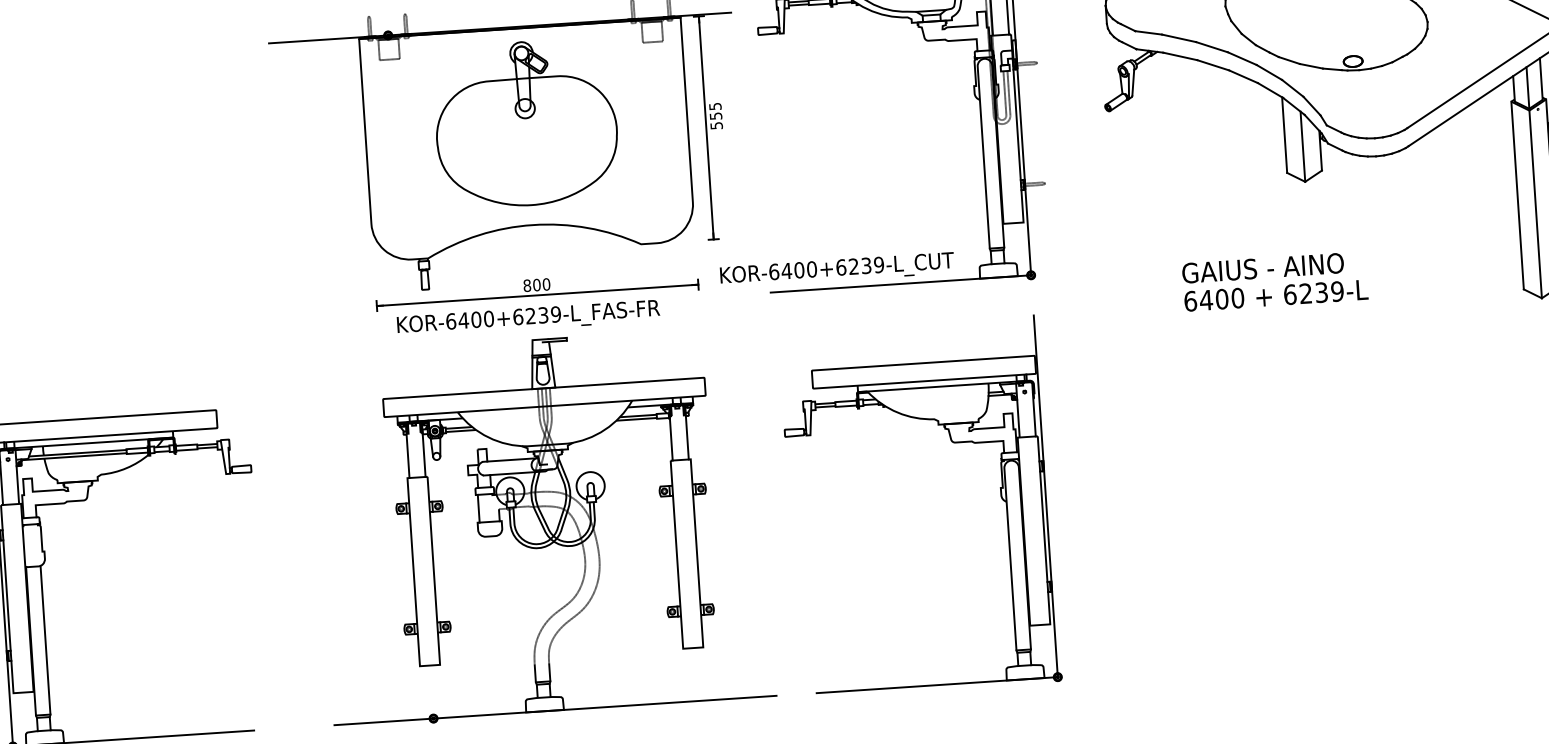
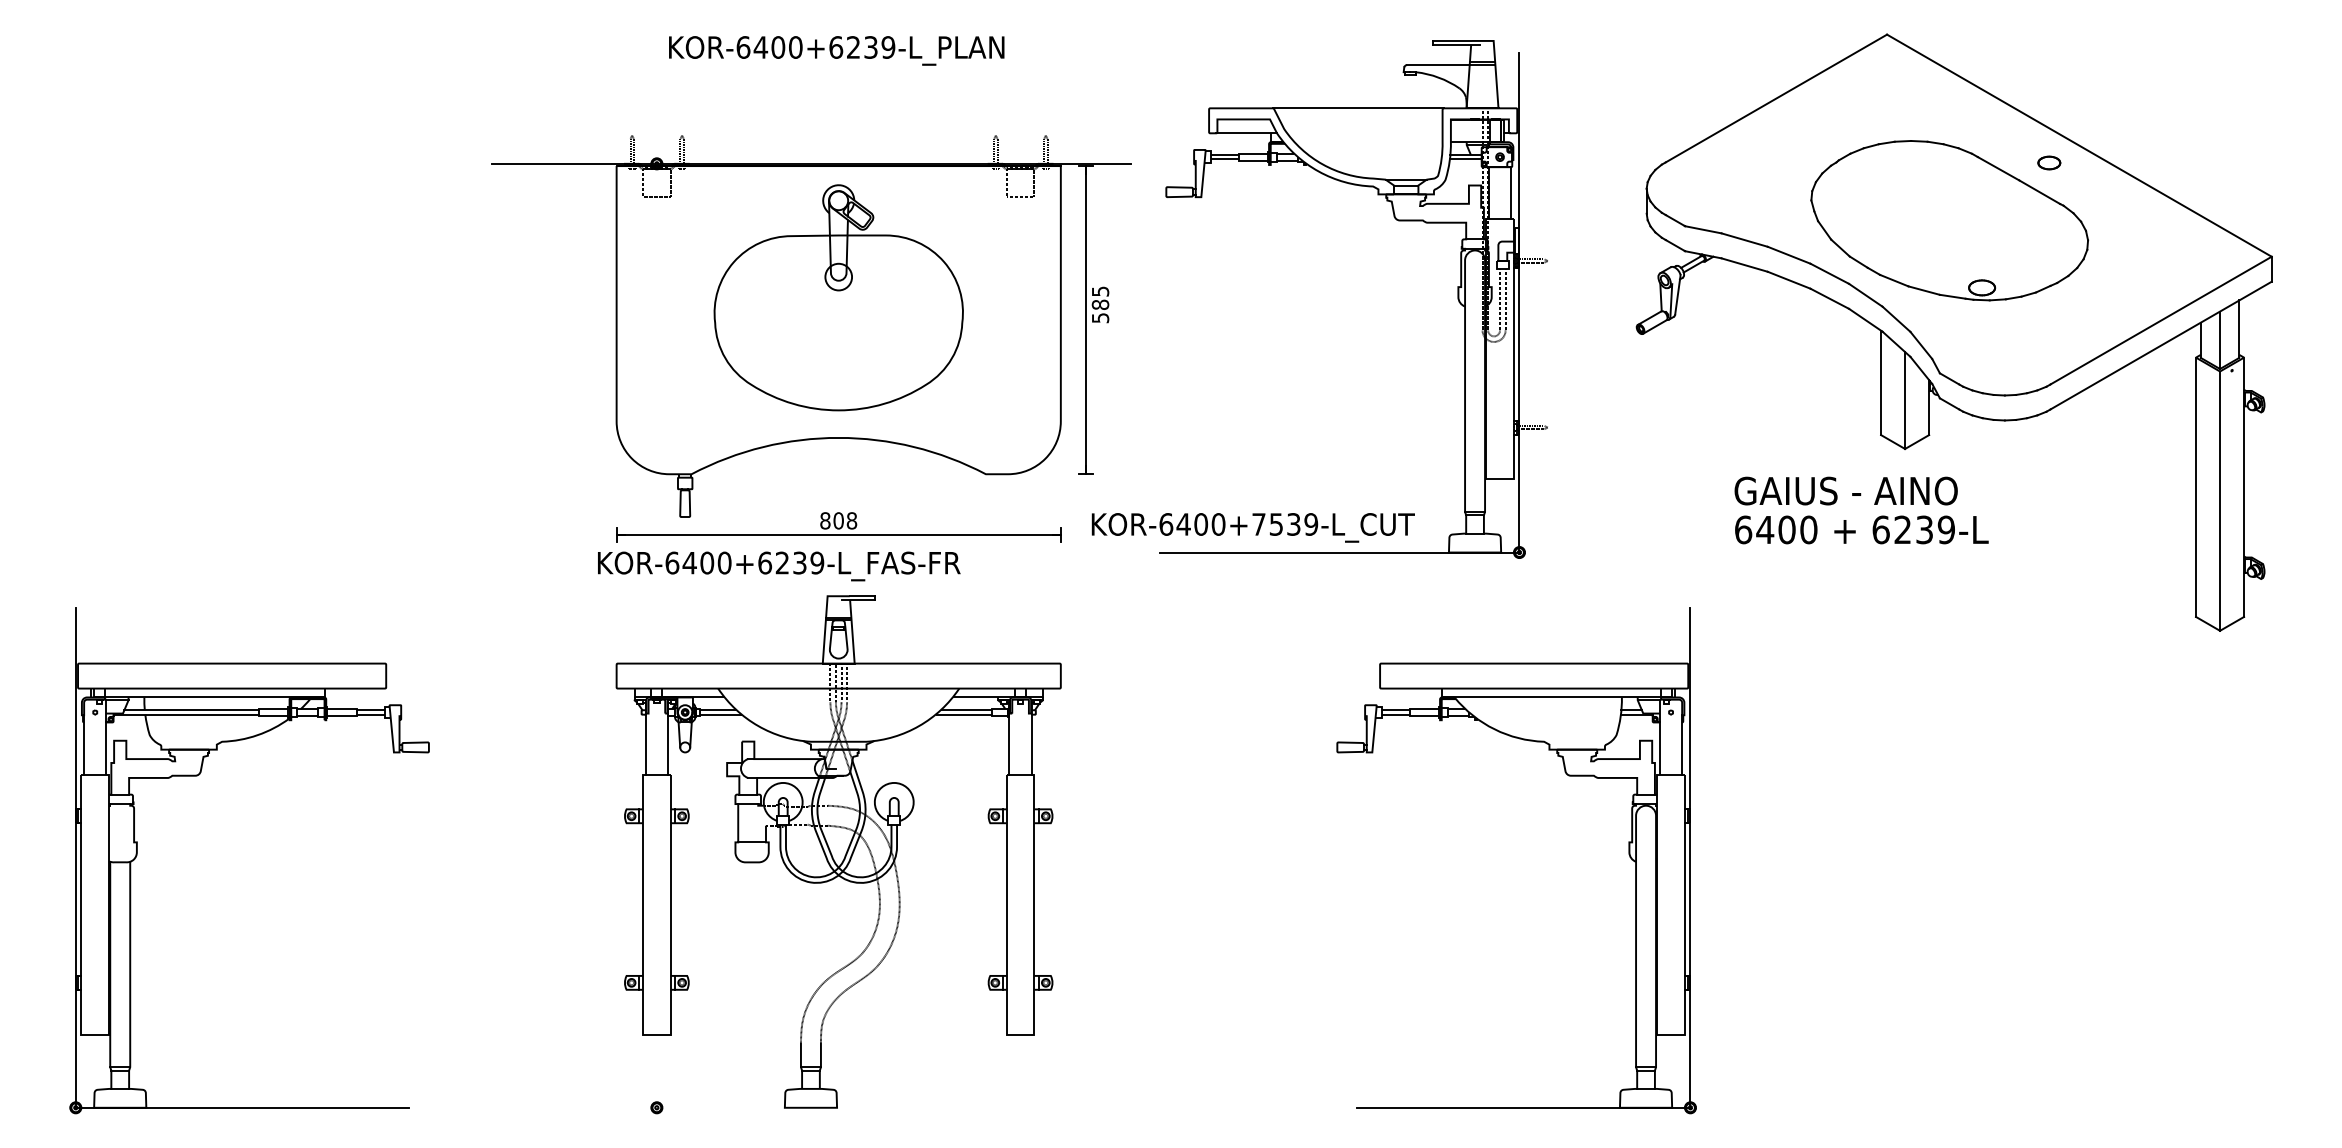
text: (715, 115) -> (1100, 304), 555 -> 585
text: (847, 267) -> (1267, 524), KOR-6400+6239-L_CUT -> KOR-6400+7539-L_CUT
text: (1275, 281) -> (1861, 510), moved
text: (546, 284) -> (851, 520), 800 -> 808
text: (528, 318) -> (779, 566), moved
part: (953, 443) -> (1568, 776), moved
line: (555, 710) -> (825, 1107), removed

